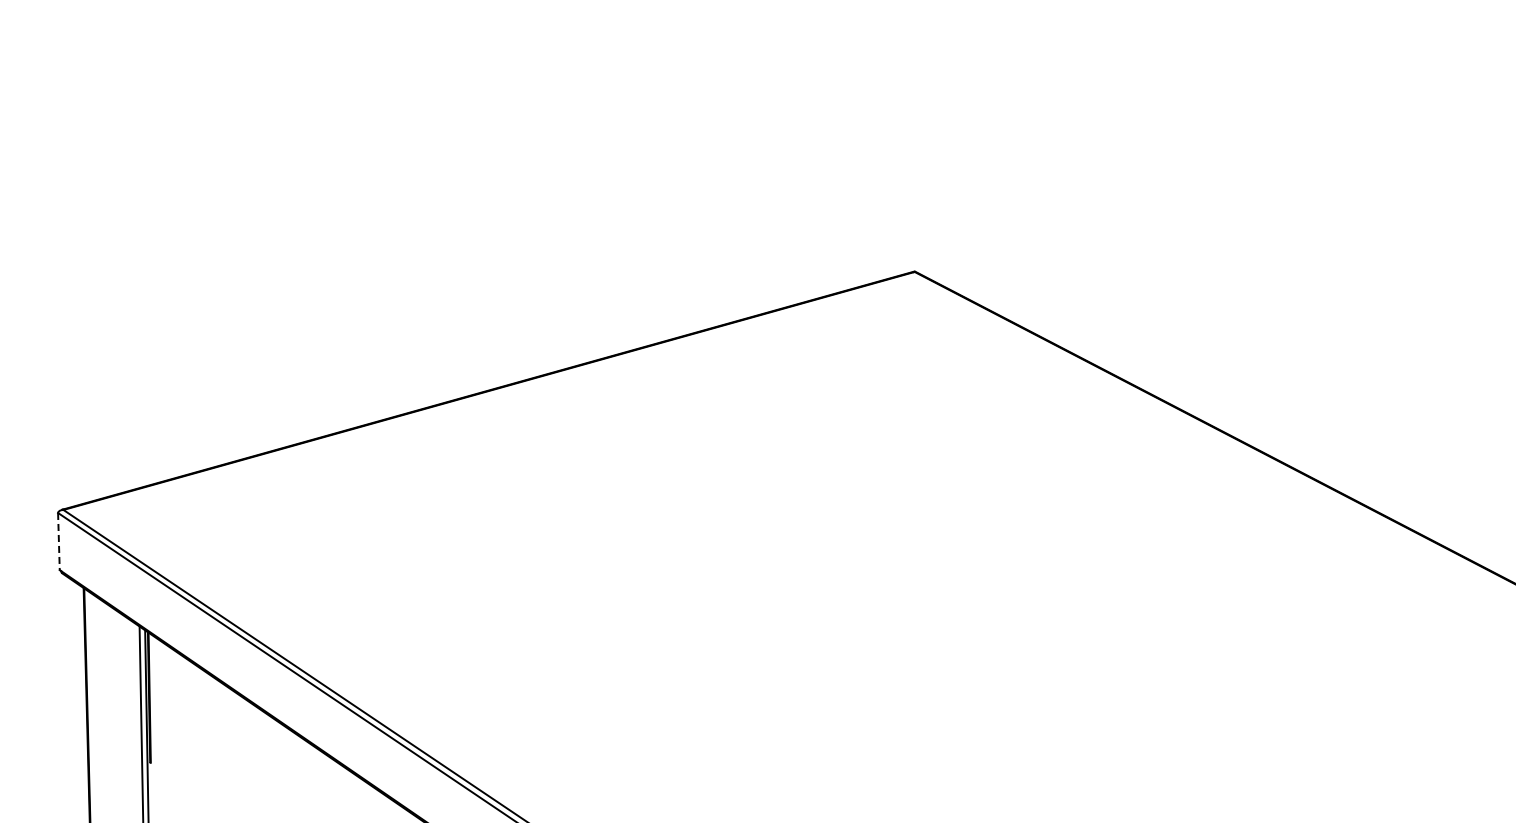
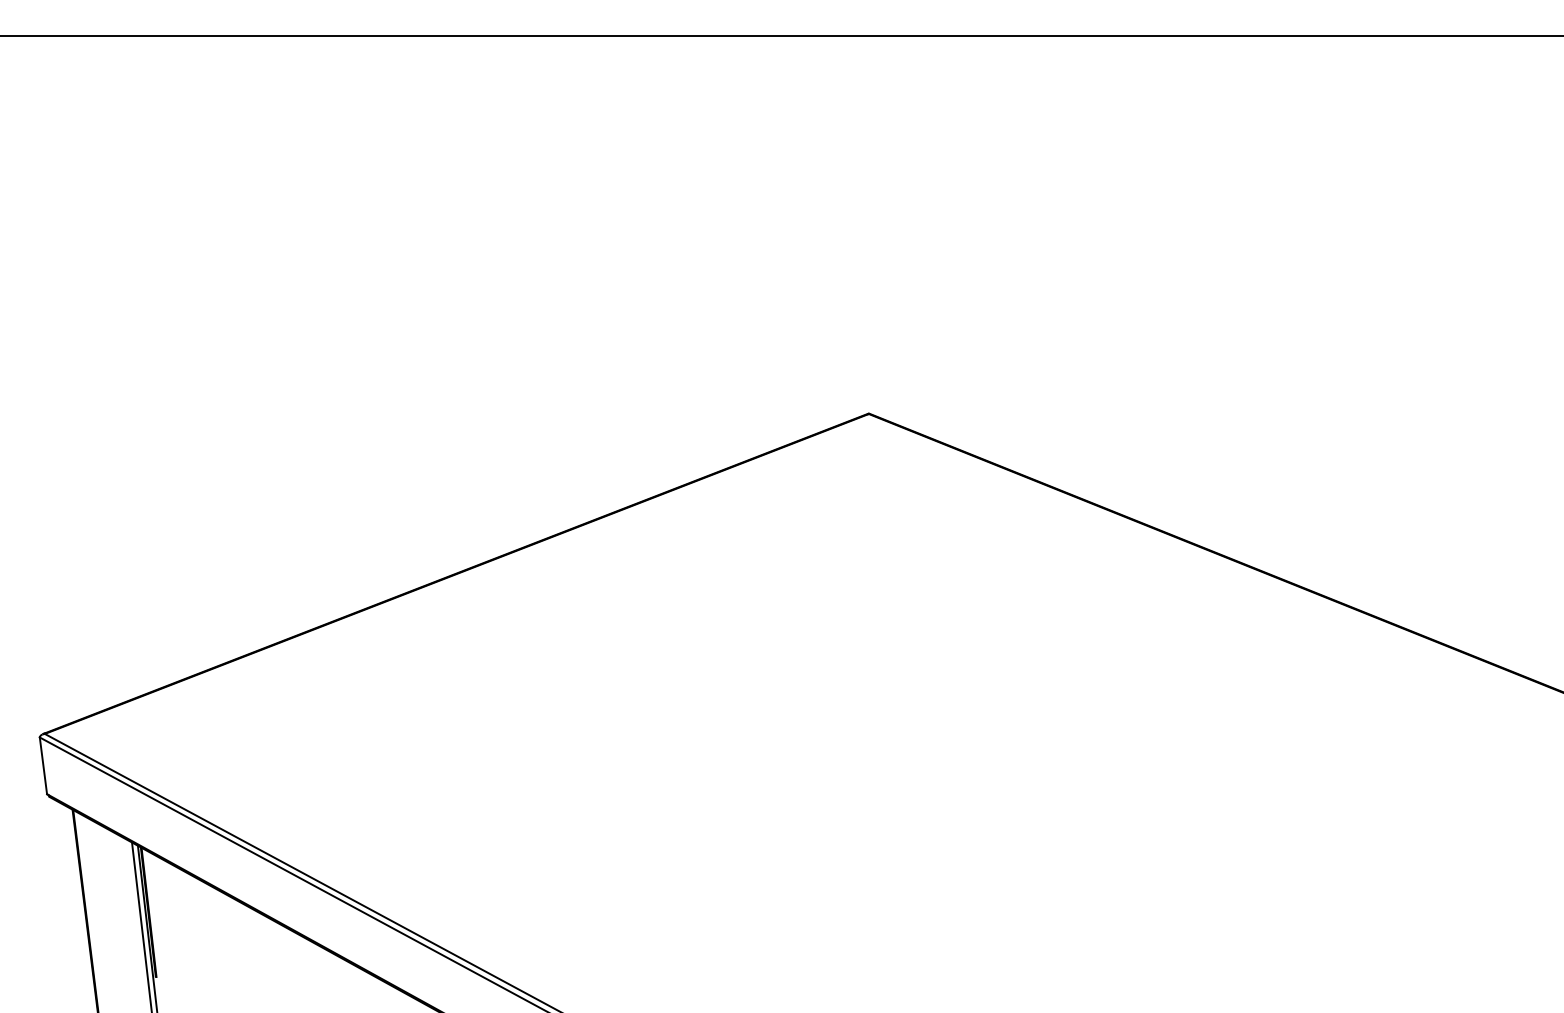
line: (59, 541) -> (43, 765), dashed -> solid

